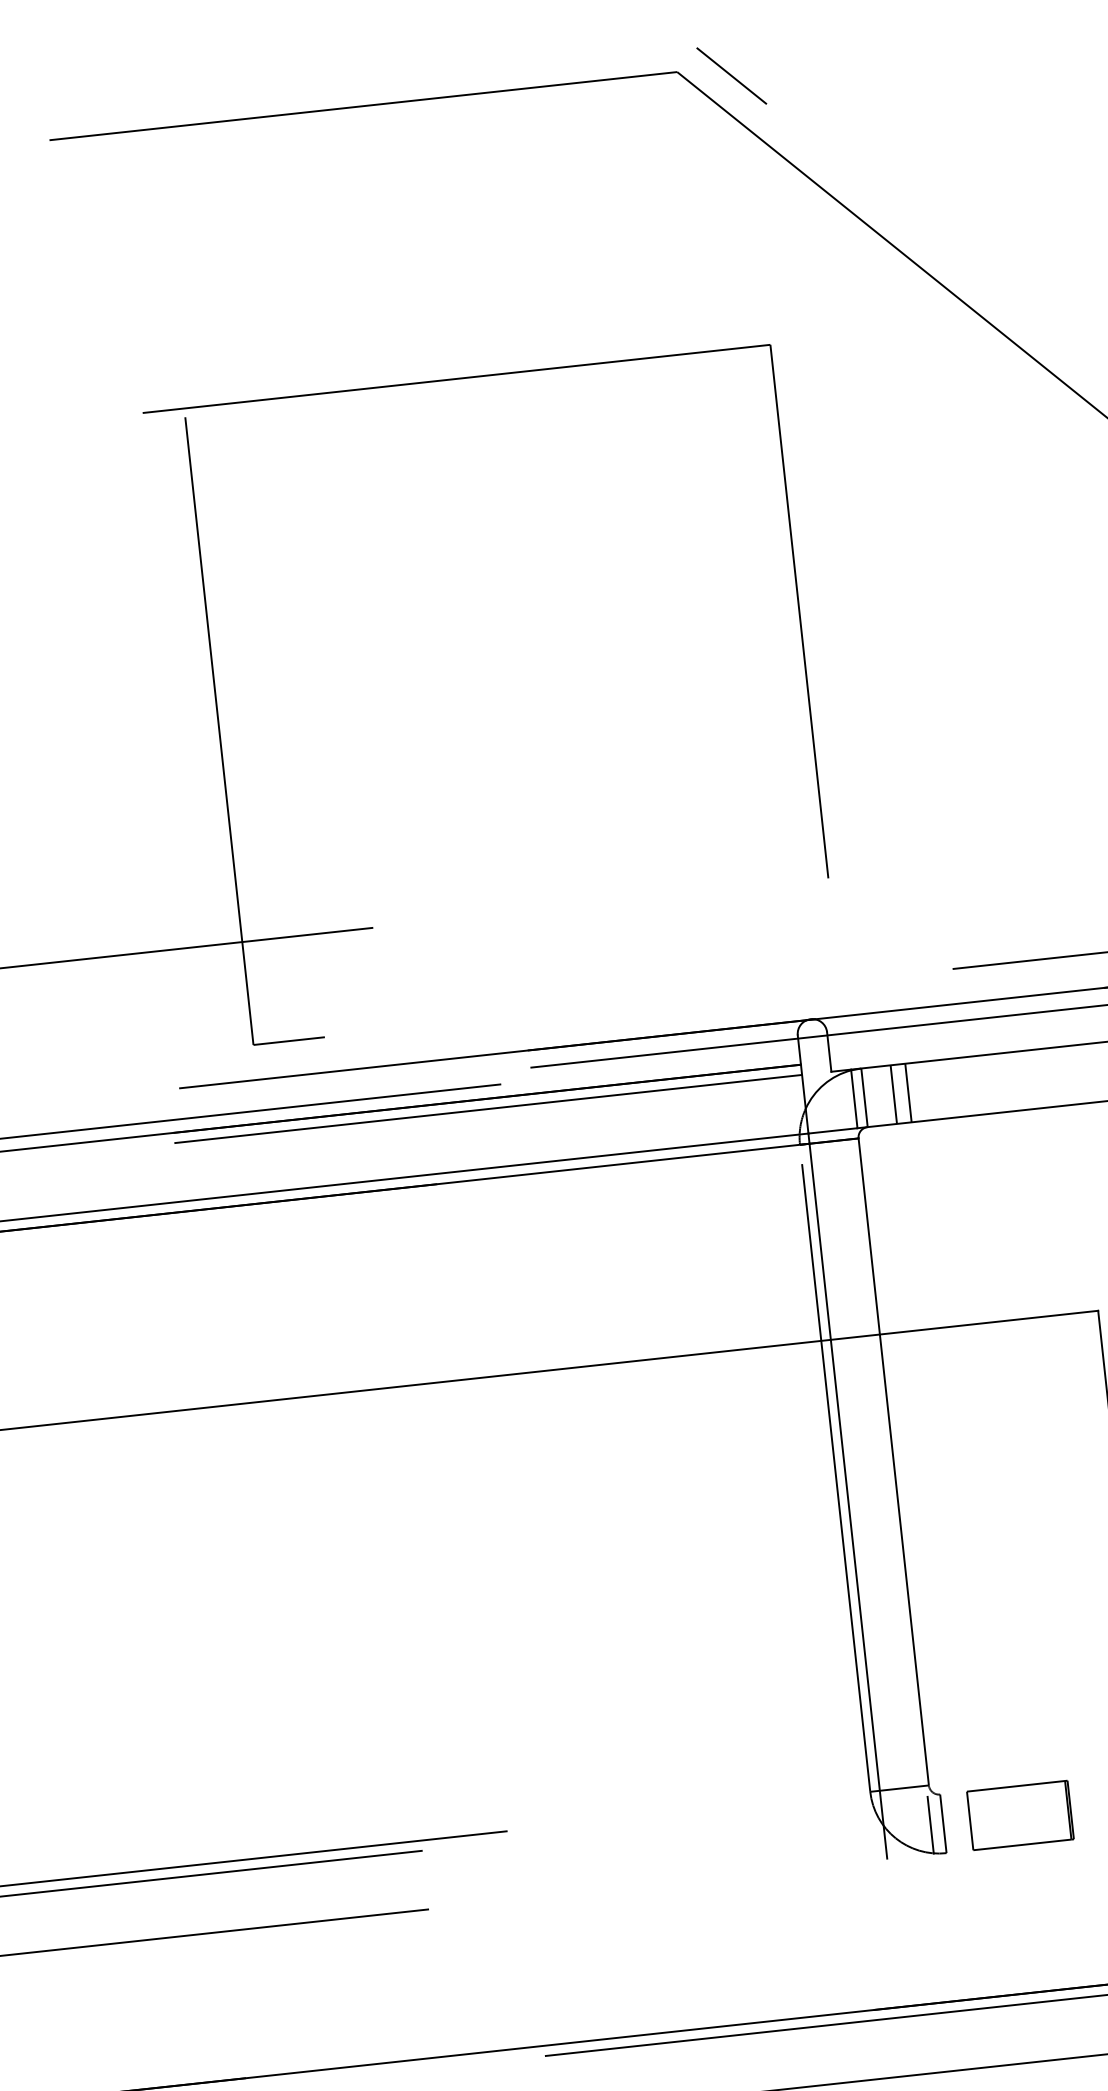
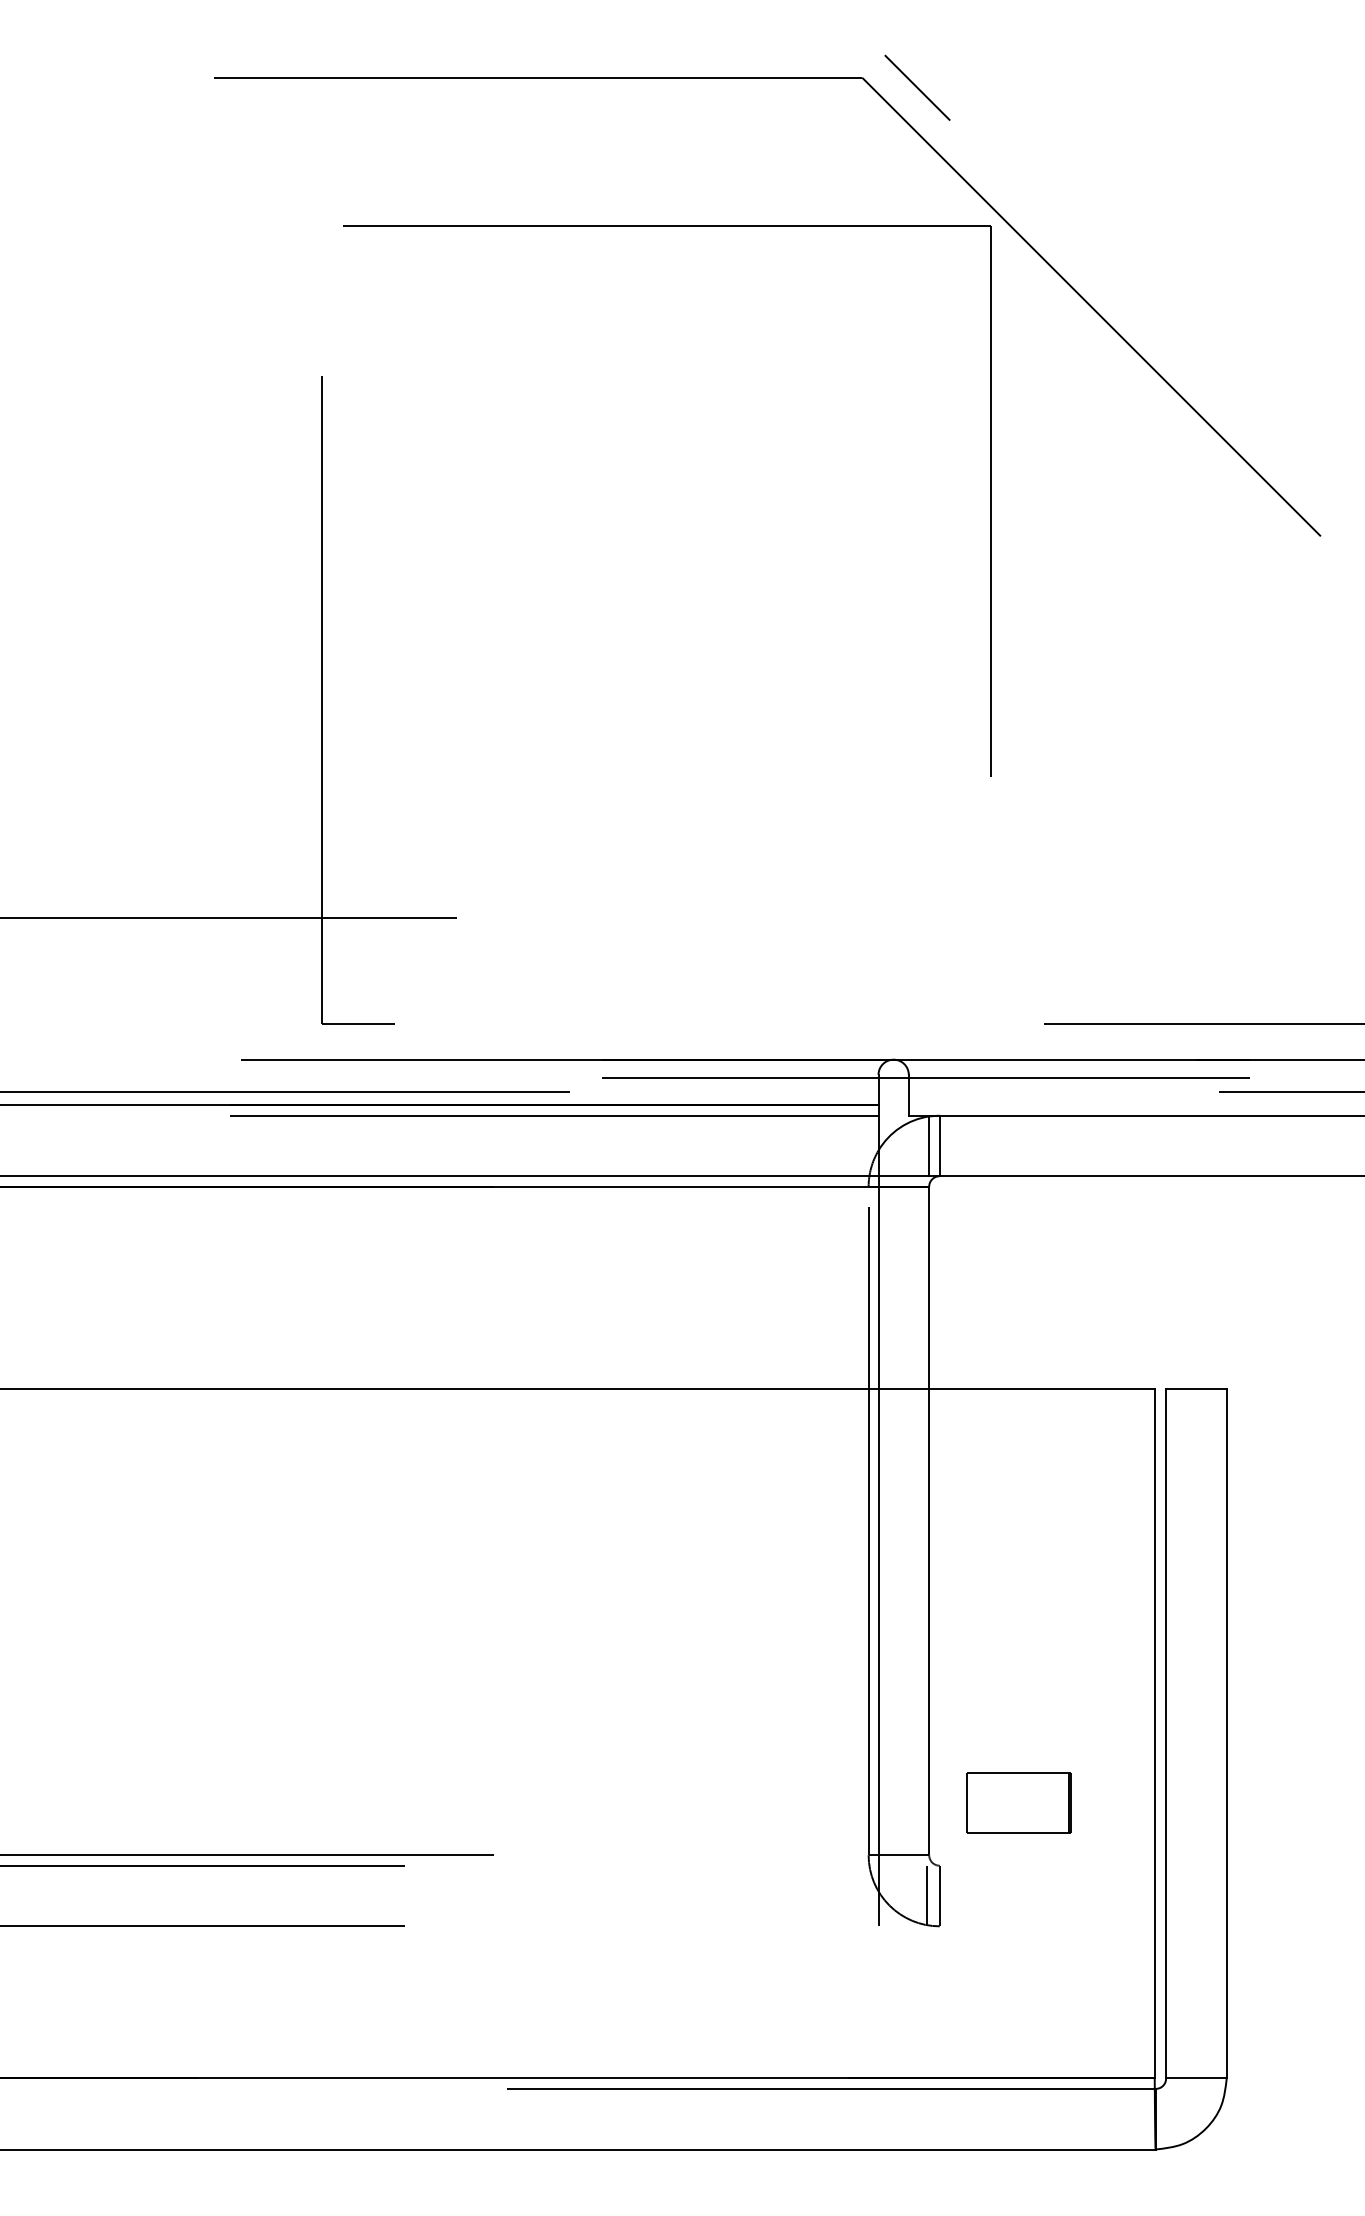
part: (457, 379) -> (667, 226), moved
line: (908, 1092) -> (985, 1145), removed
line: (894, 1094) -> (970, 1145), removed
part: (1019, 1815) -> (1018, 1802), moved

